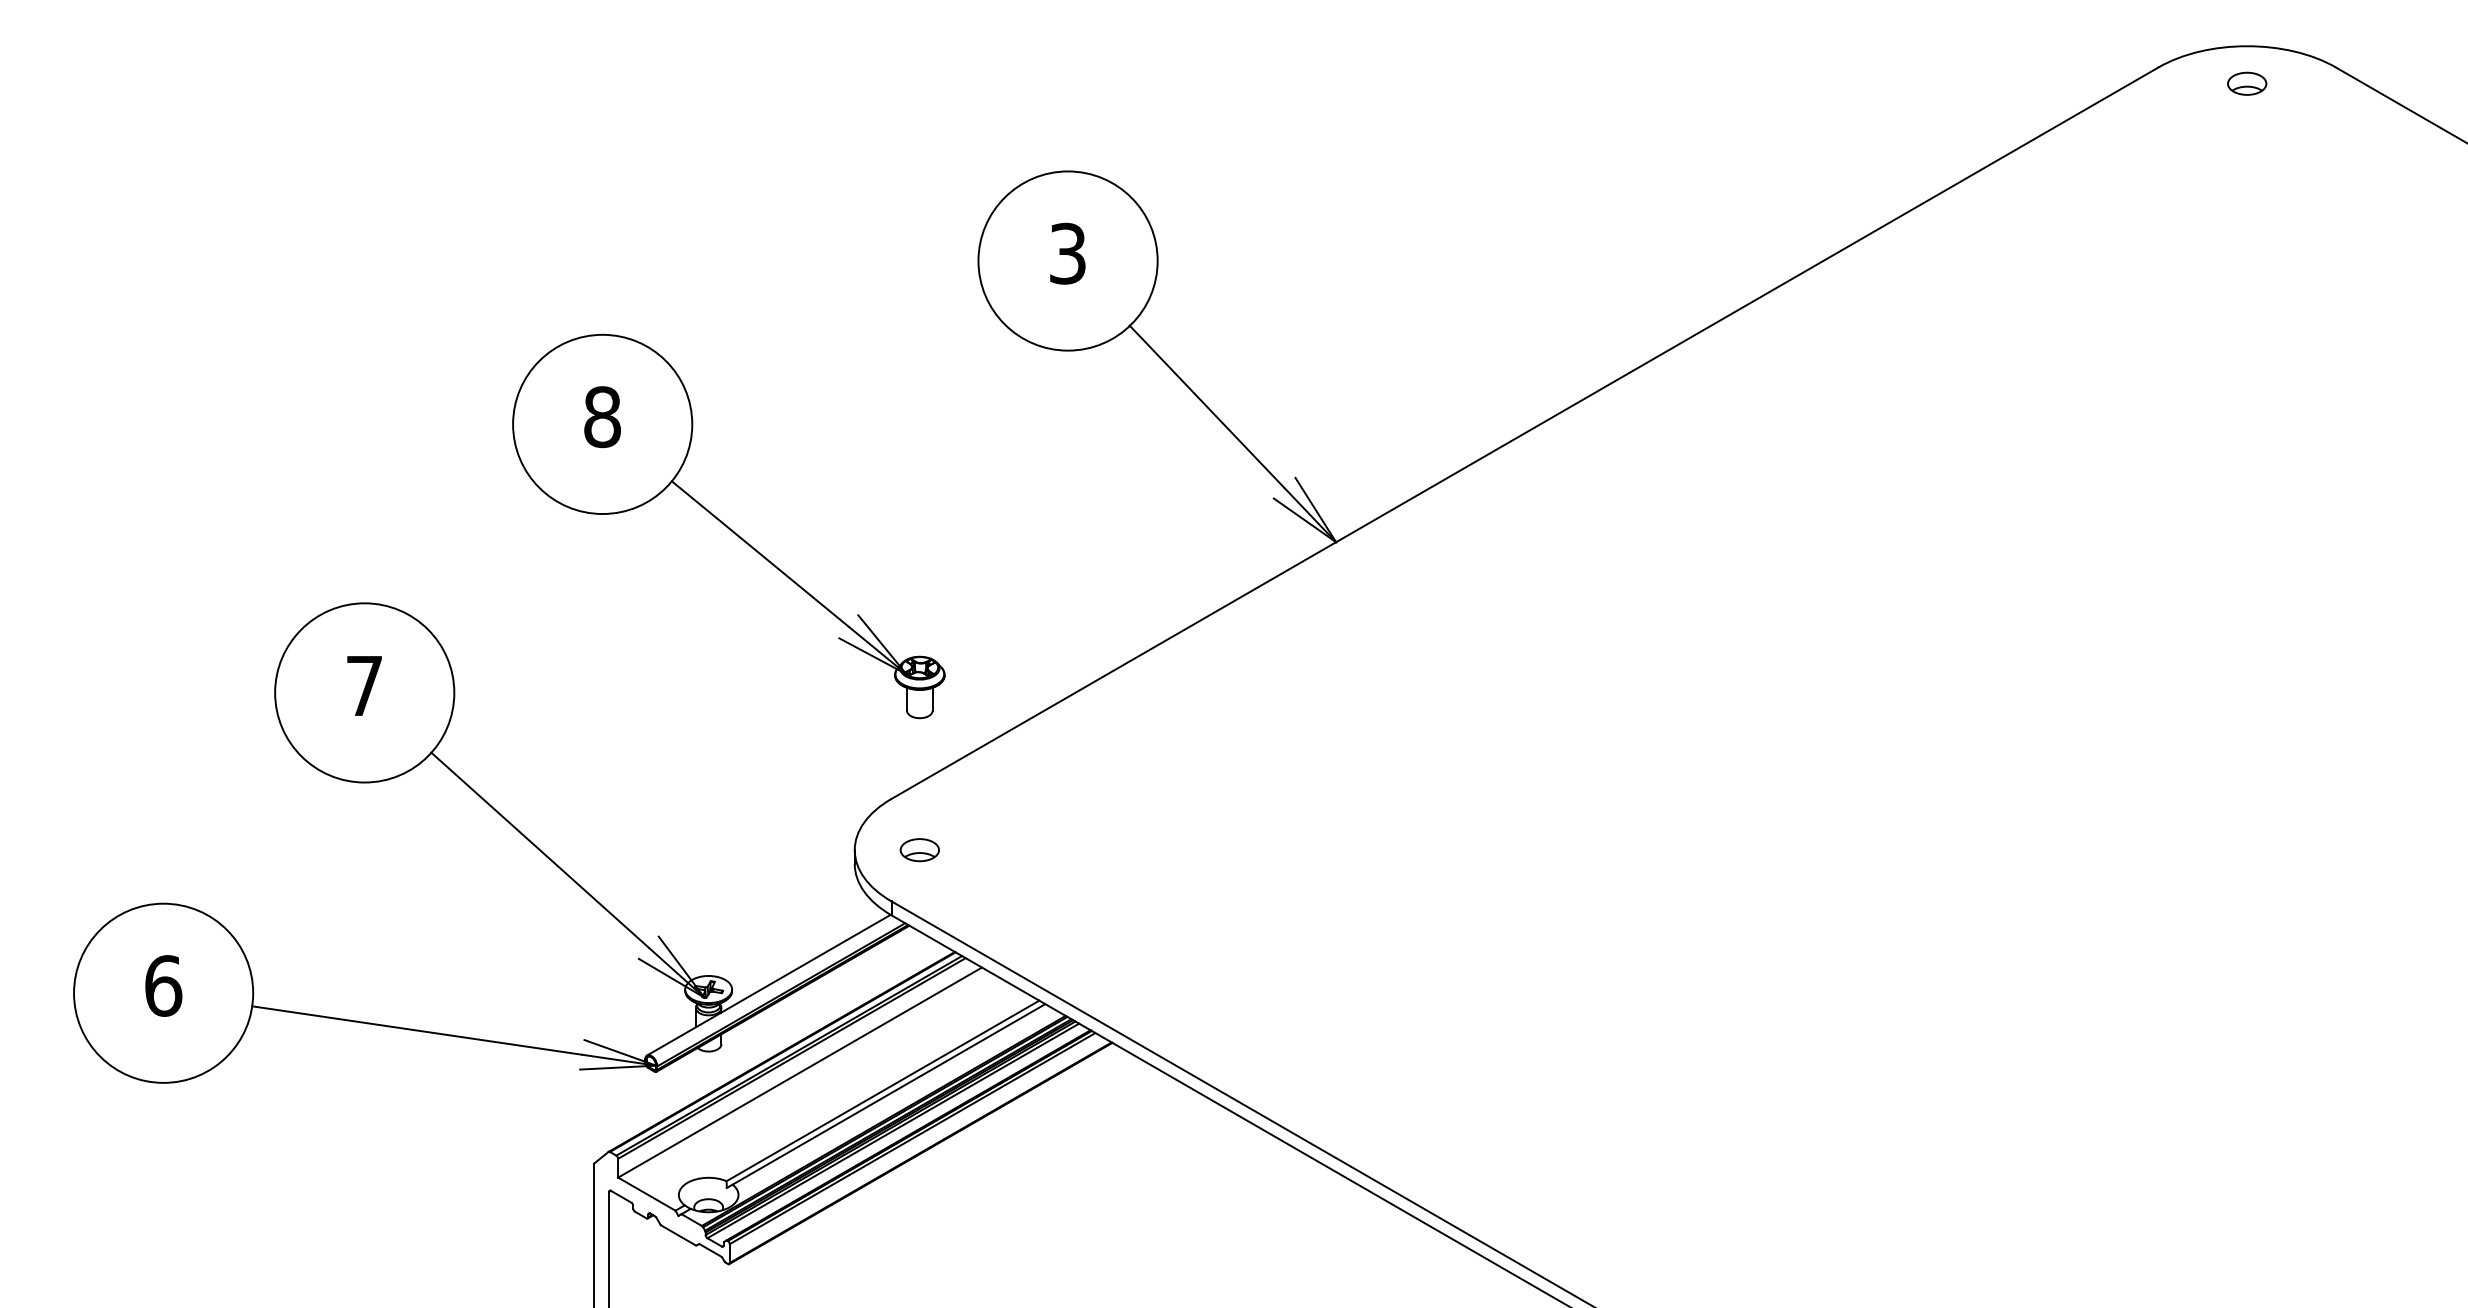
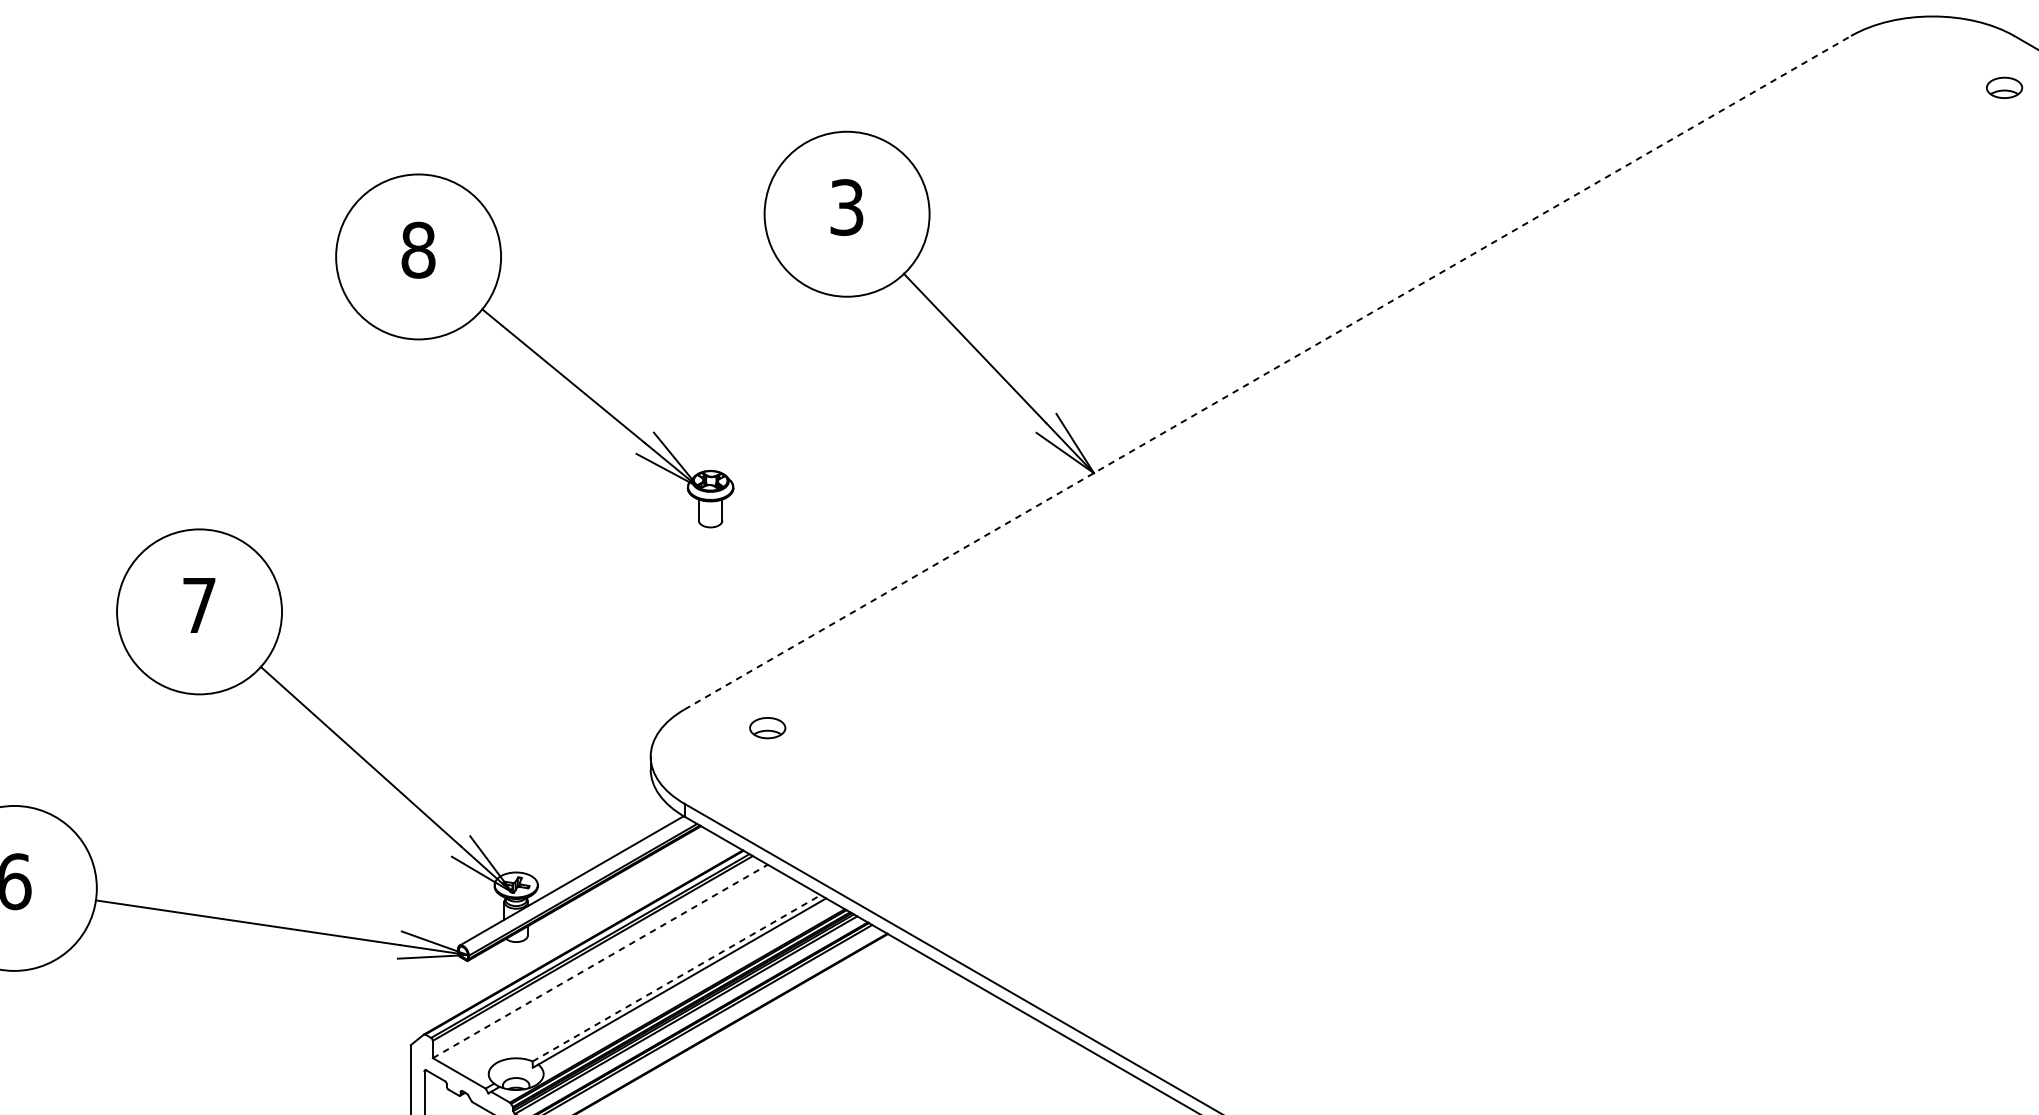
part: (2247, 83) -> (2004, 87), moved
line: (1525, 433) -> (1268, 373), solid -> dashed
part: (728, 526) -> (534, 350), moved
part: (919, 850) -> (767, 728), moved
line: (800, 1072) -> (600, 961), solid -> dashed
line: (882, 1090) -> (676, 977), solid -> dashed

